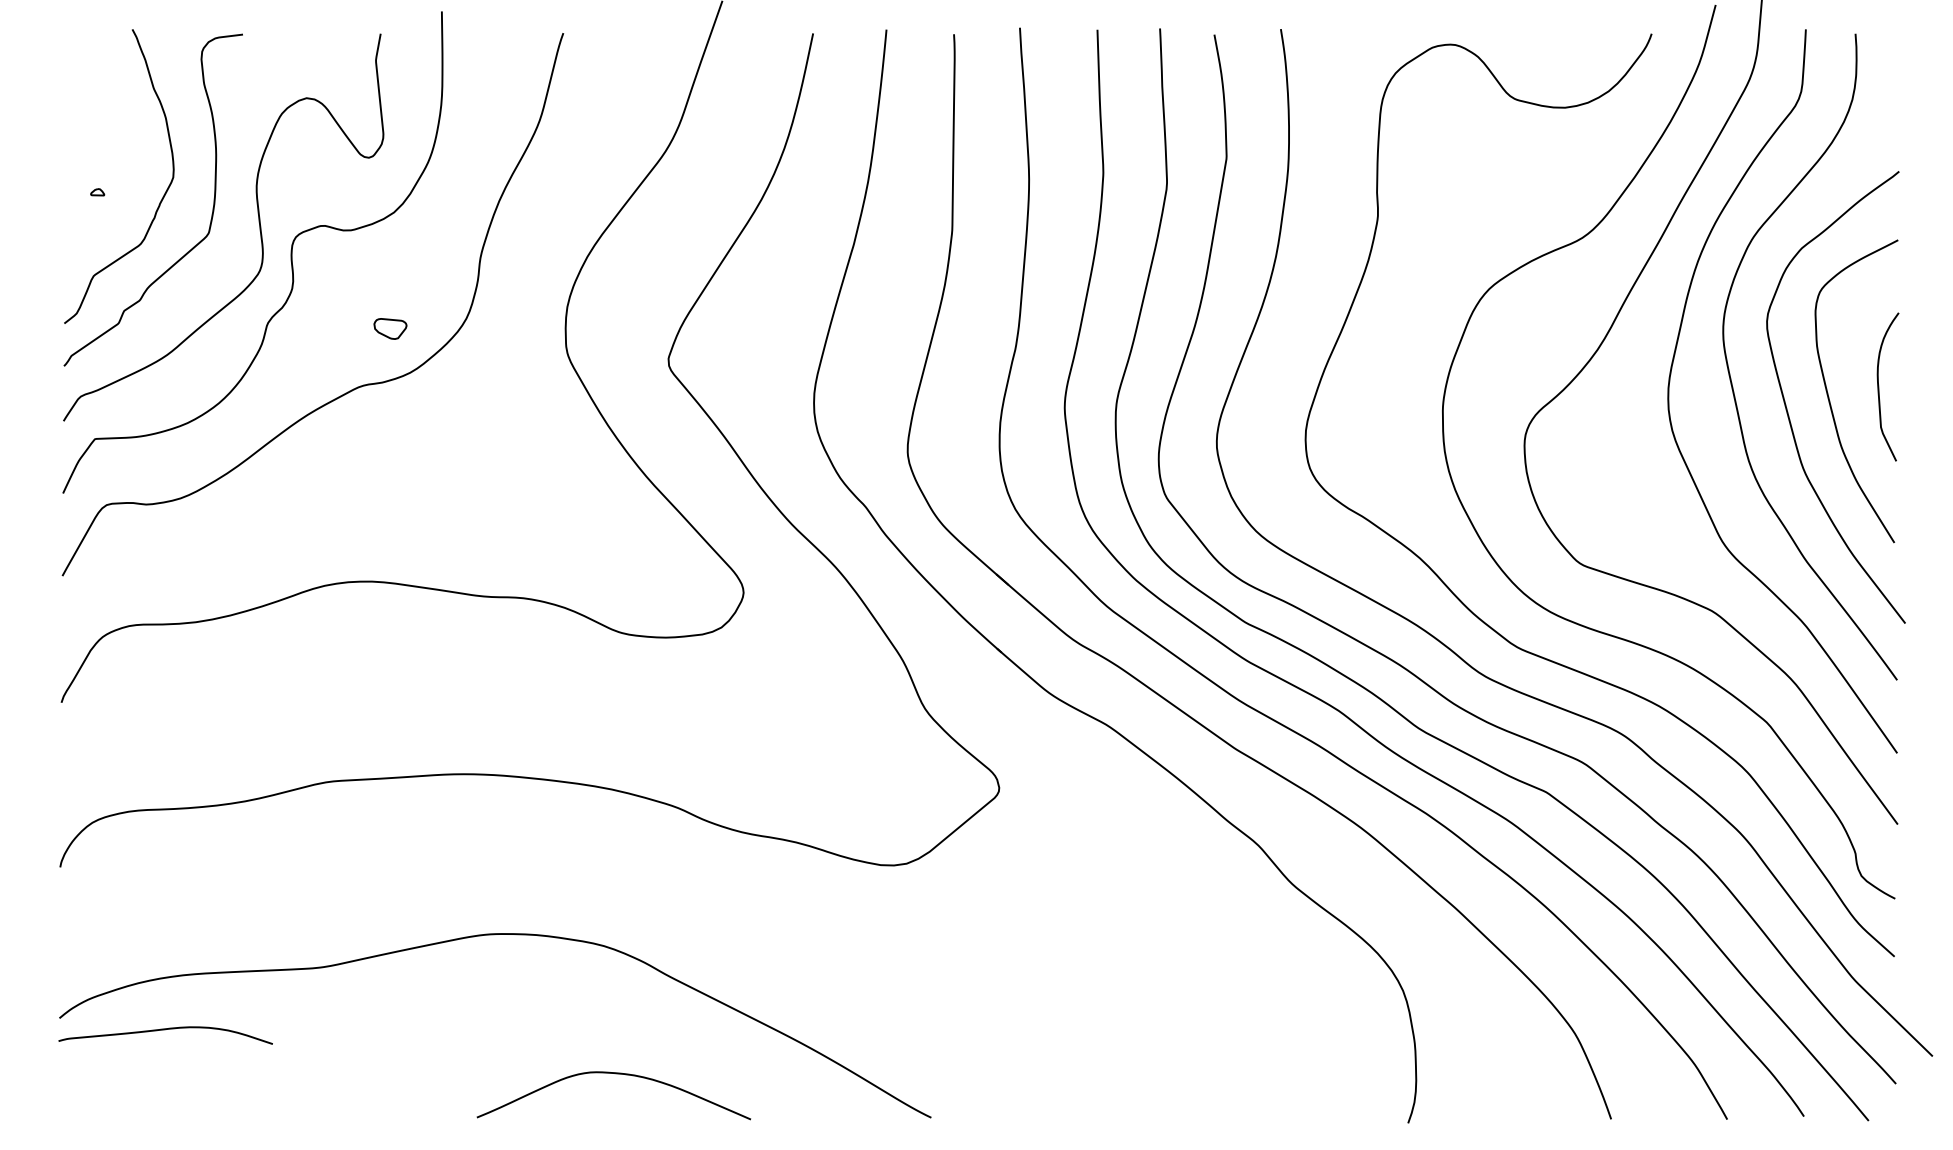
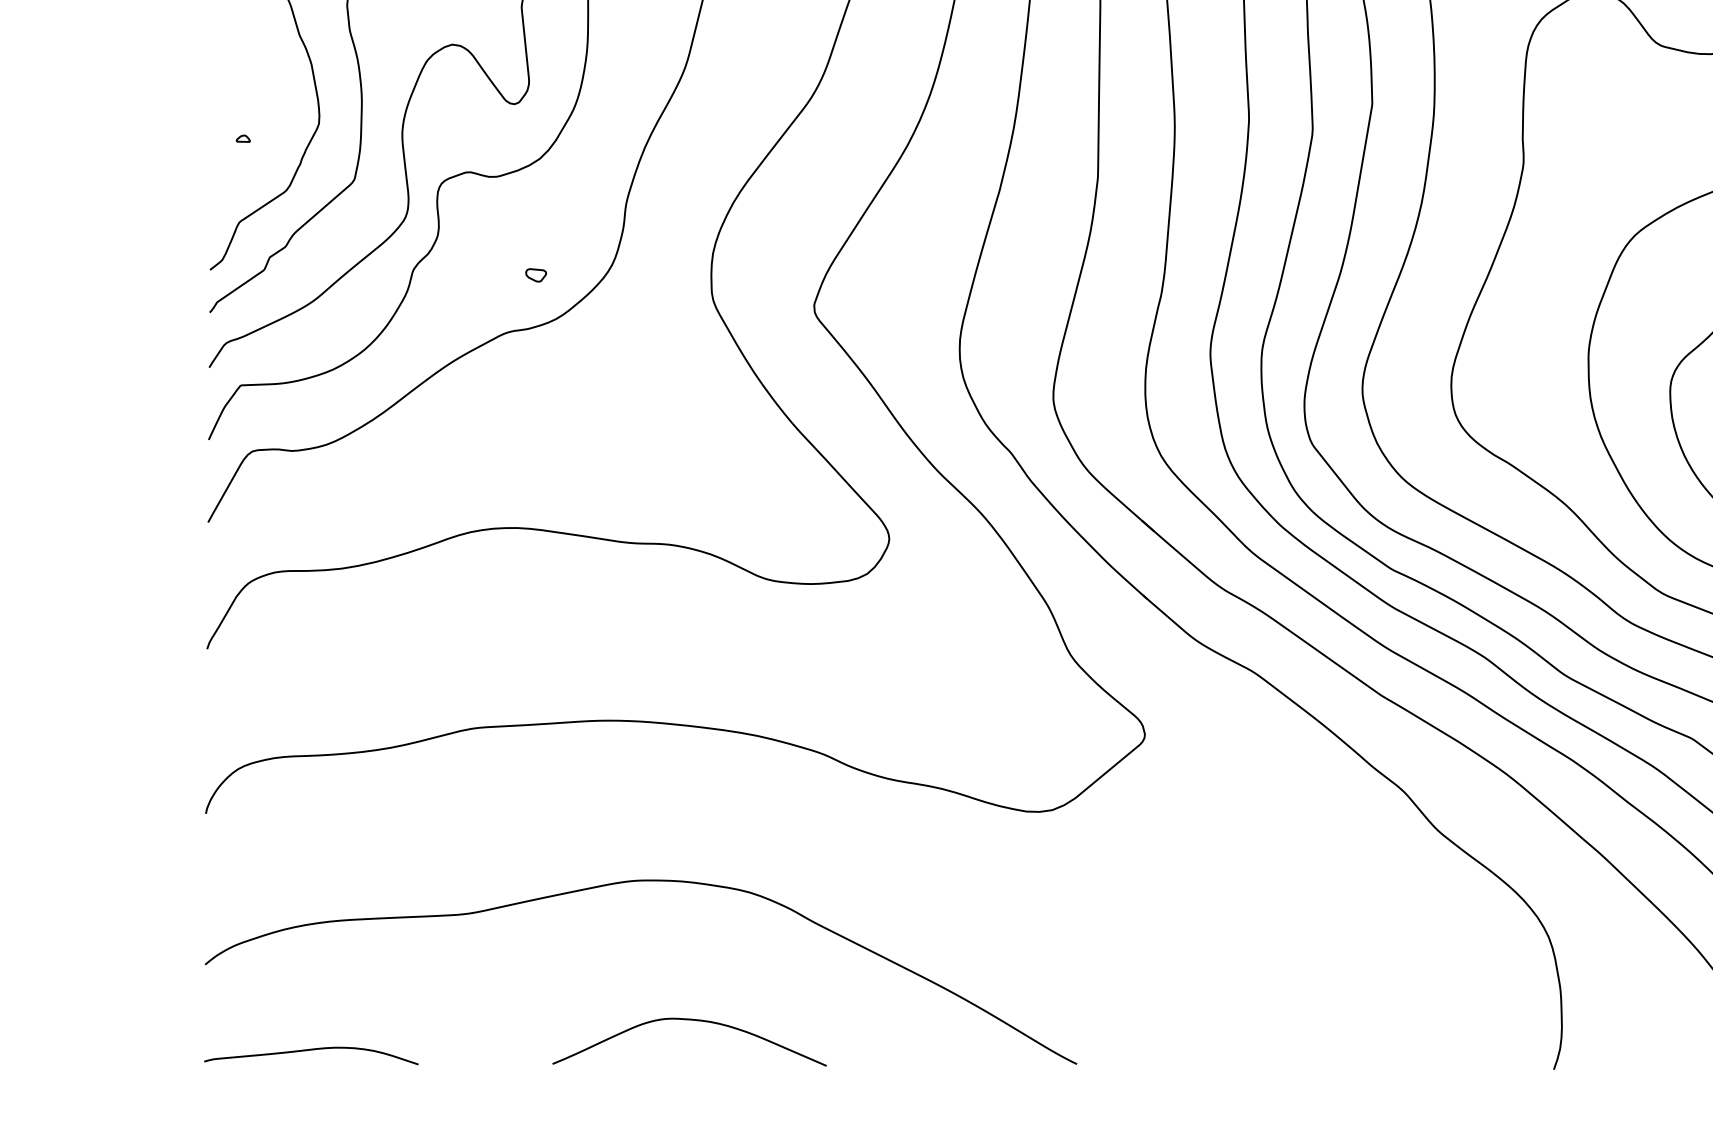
part: (390, 328) -> (536, 274), size x0.62
curve: (165, 1030) -> (311, 1050), moved
curve: (615, 1074) -> (691, 1020), moved

